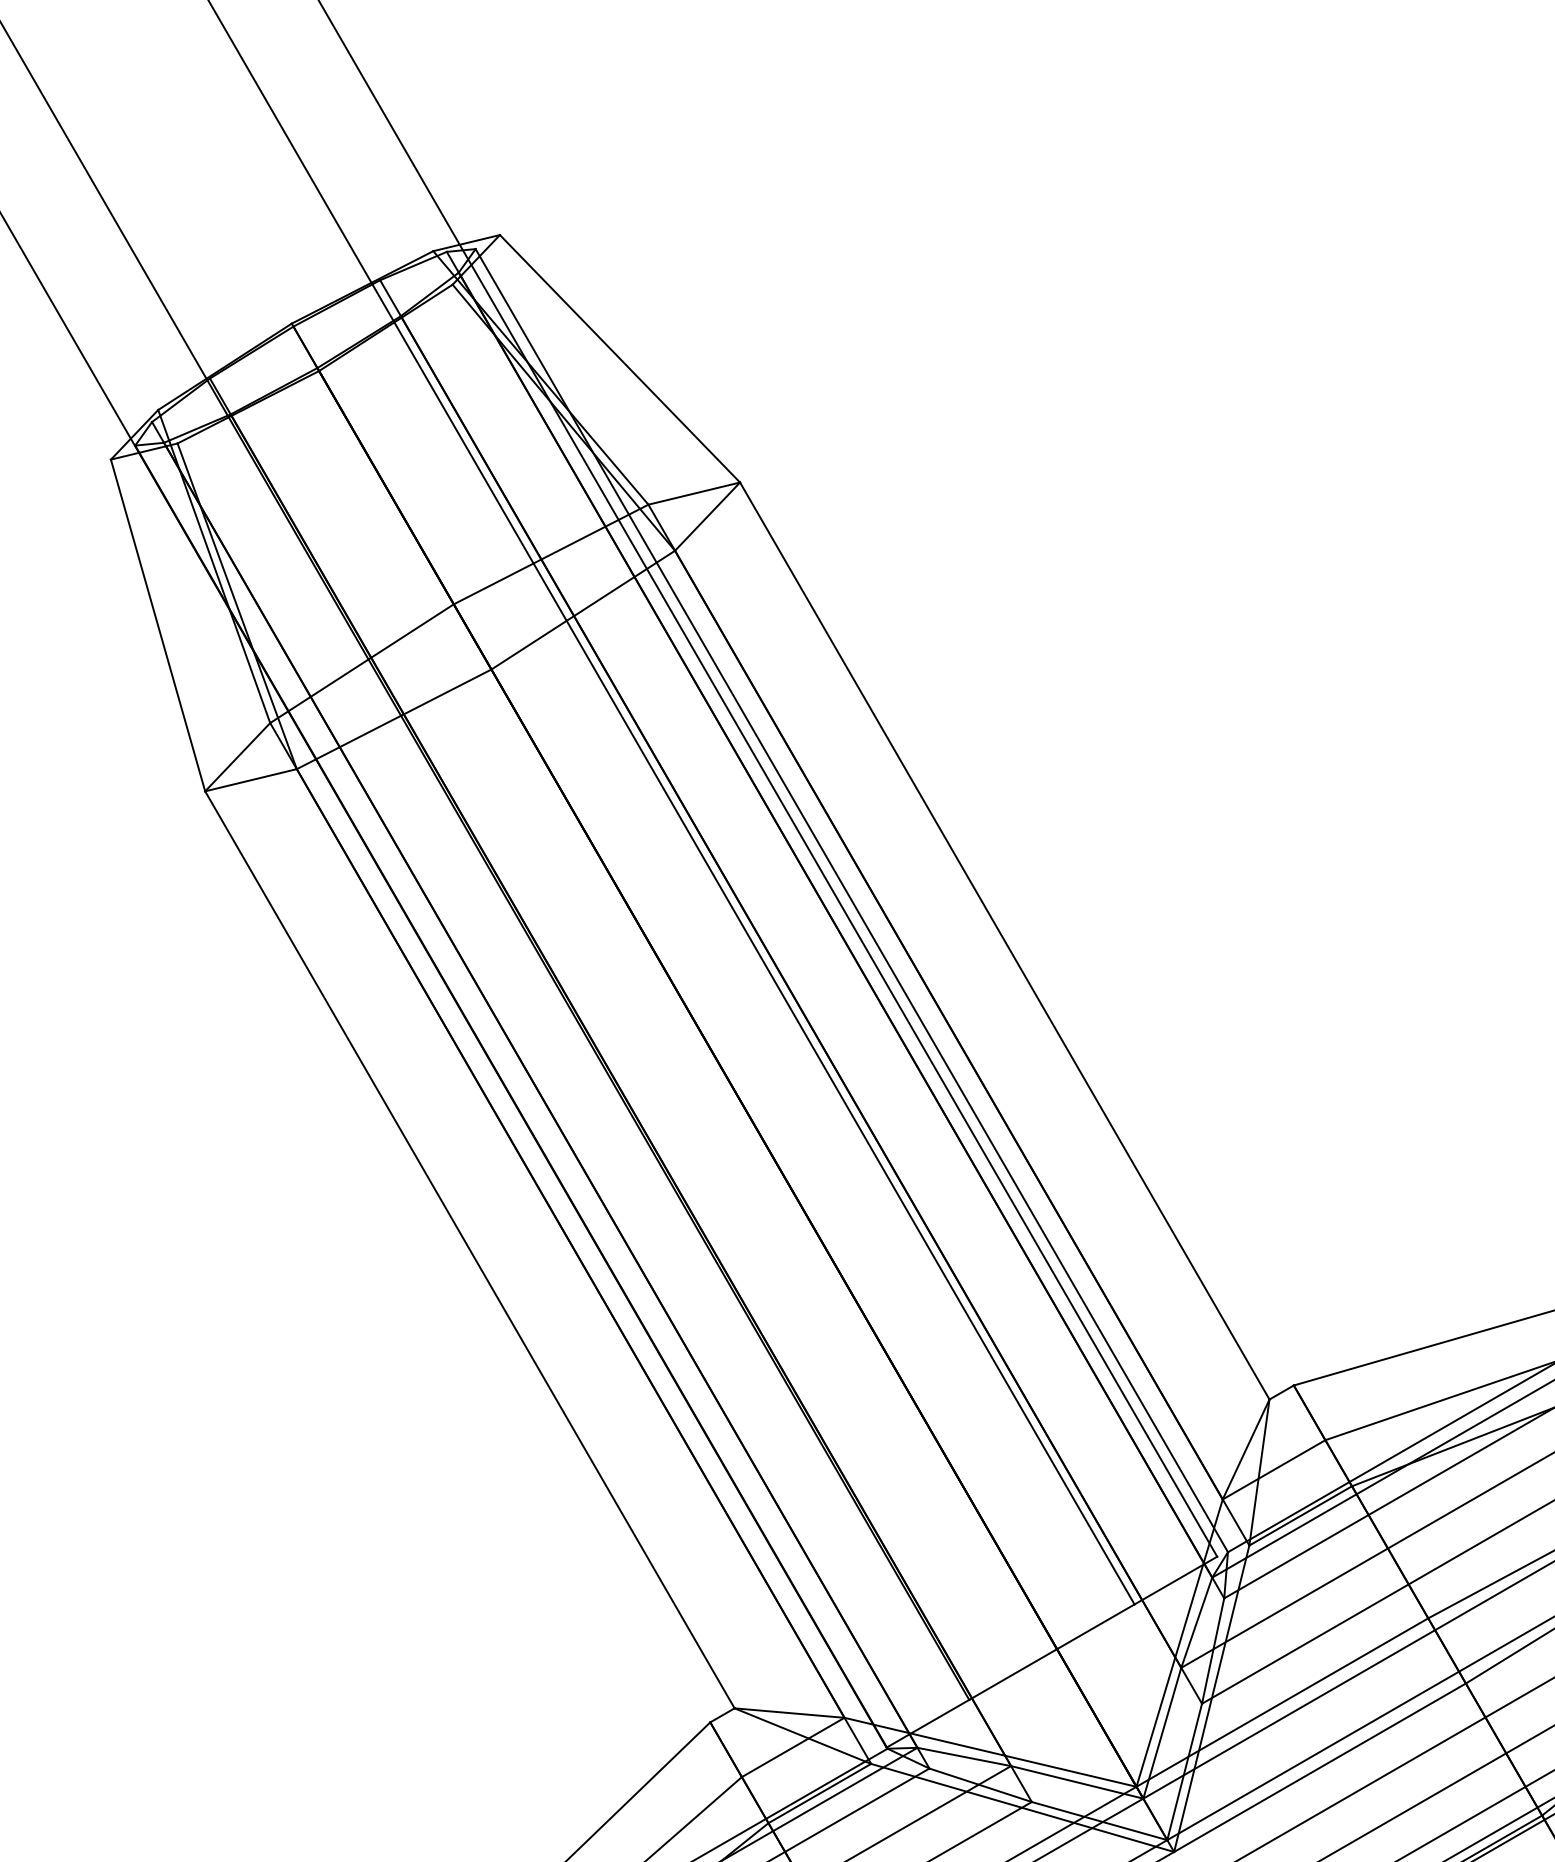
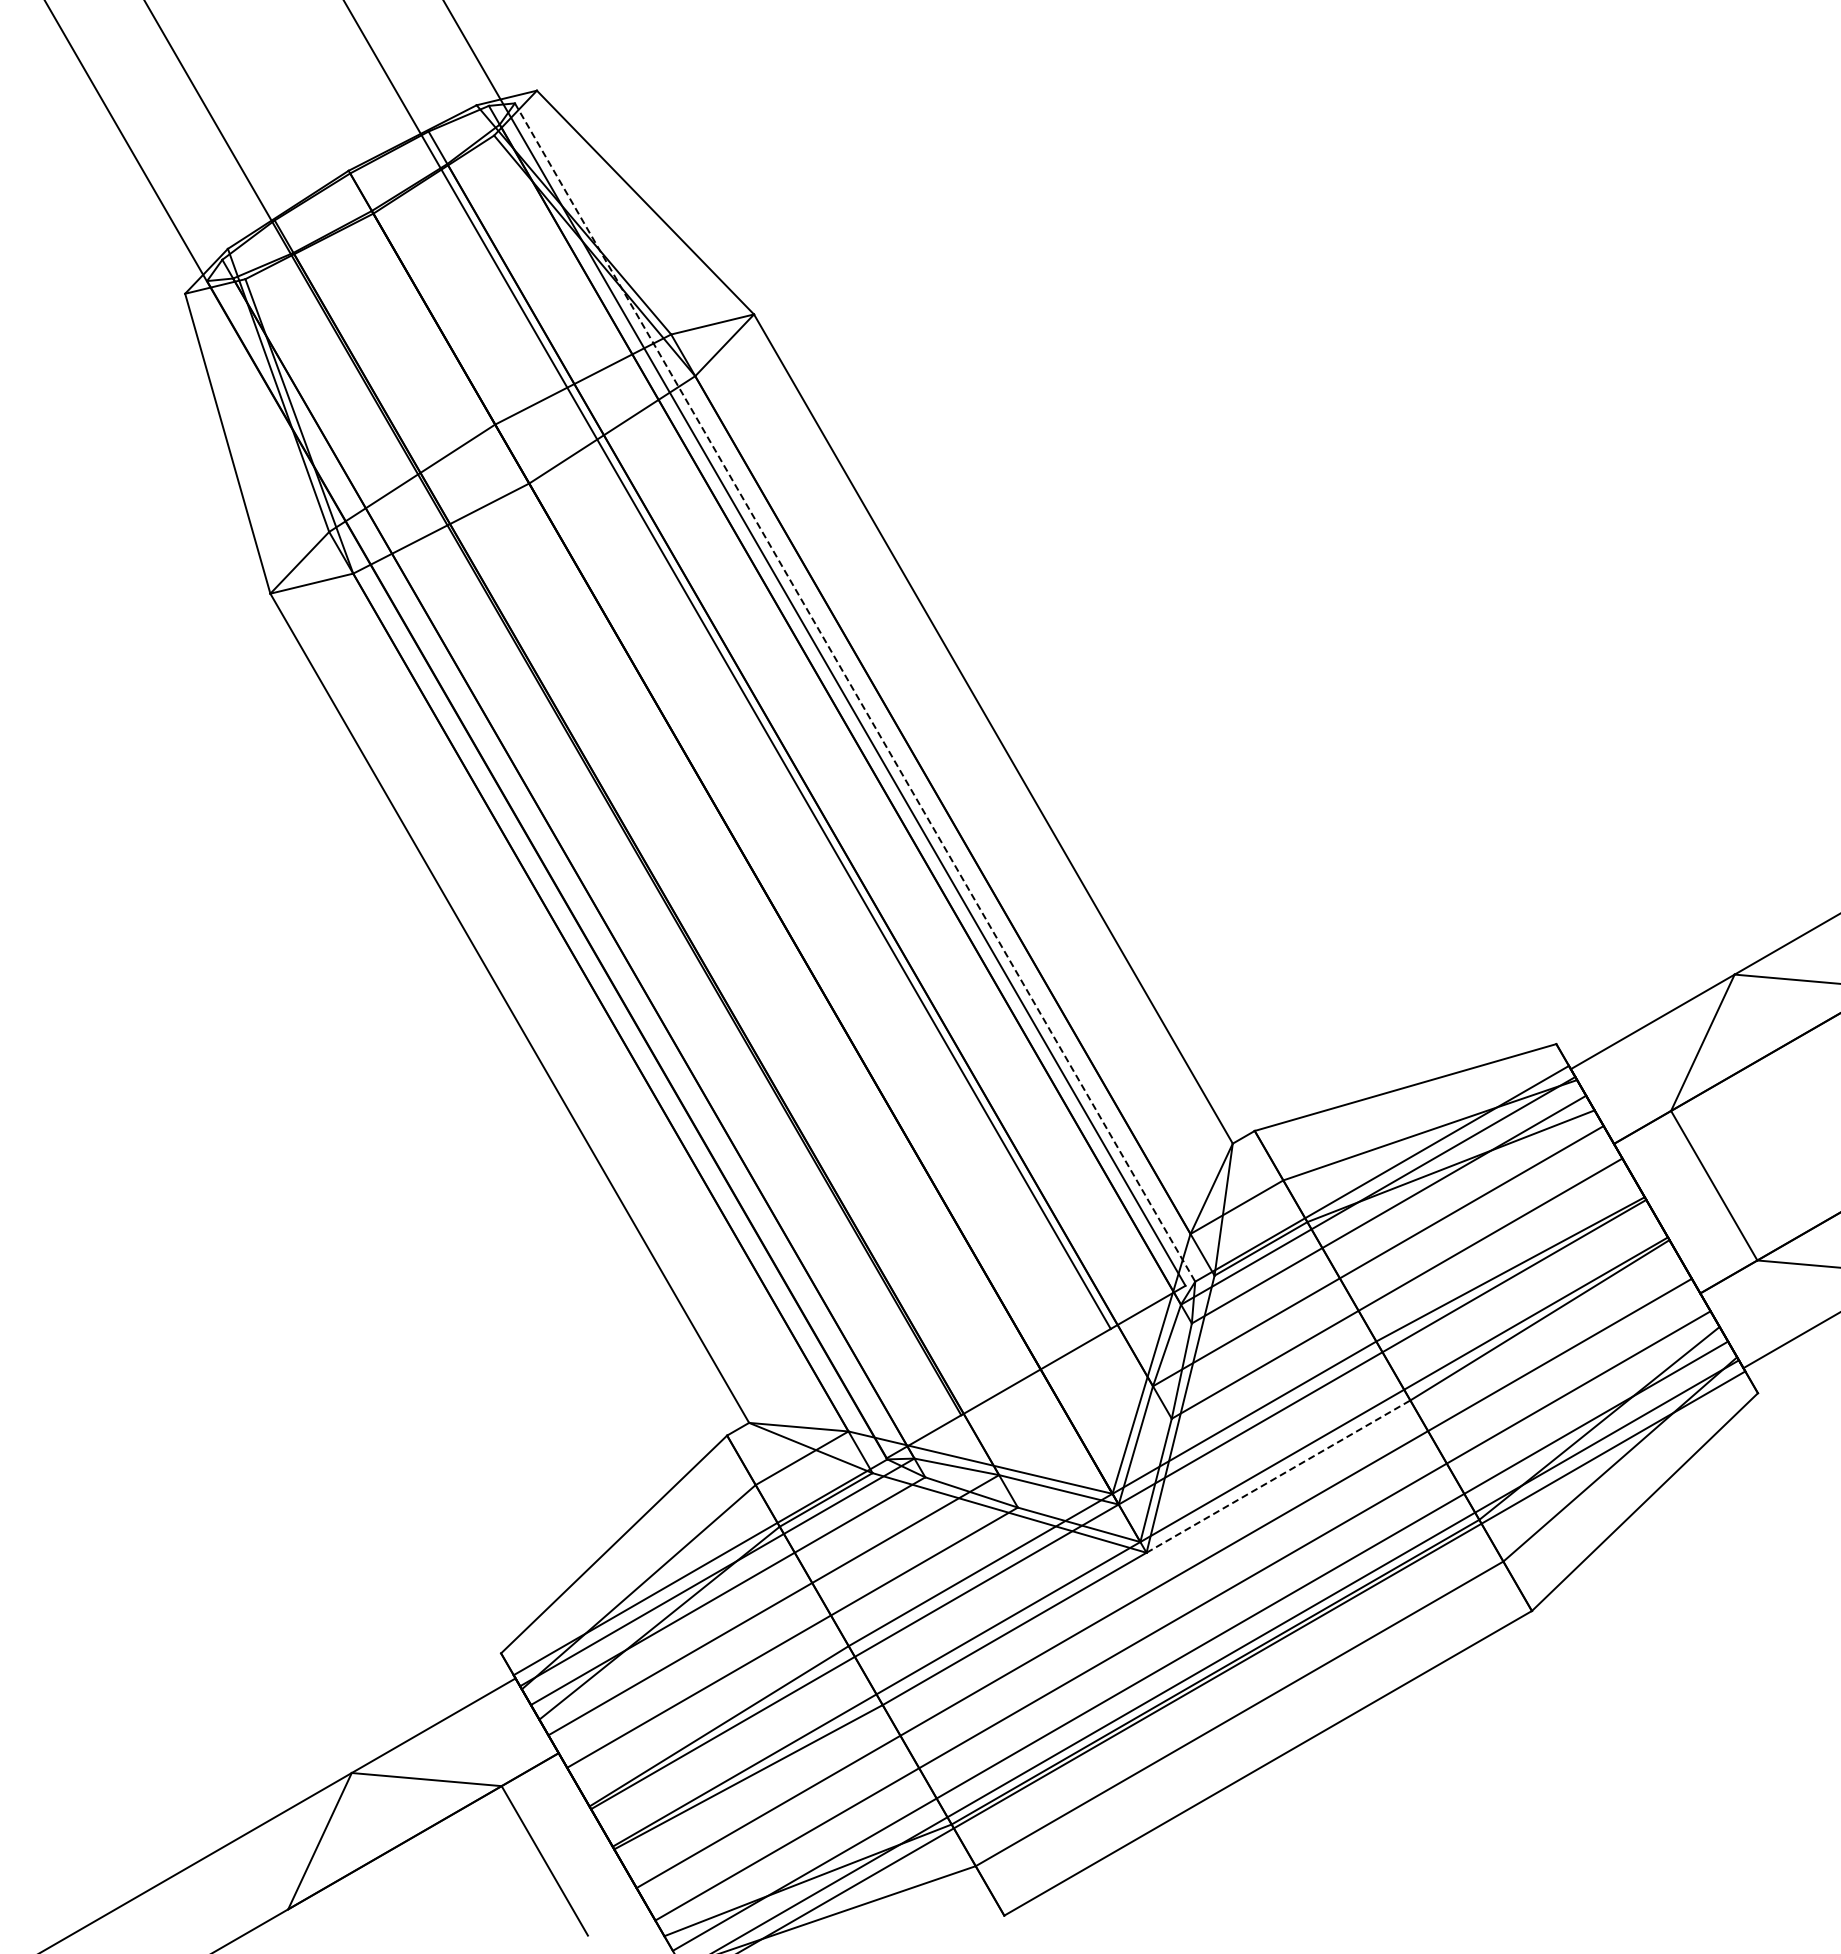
line: (852, 900) -> (855, 692), solid -> dashed
line: (1320, 1767) -> (1278, 1476), solid -> dashed

